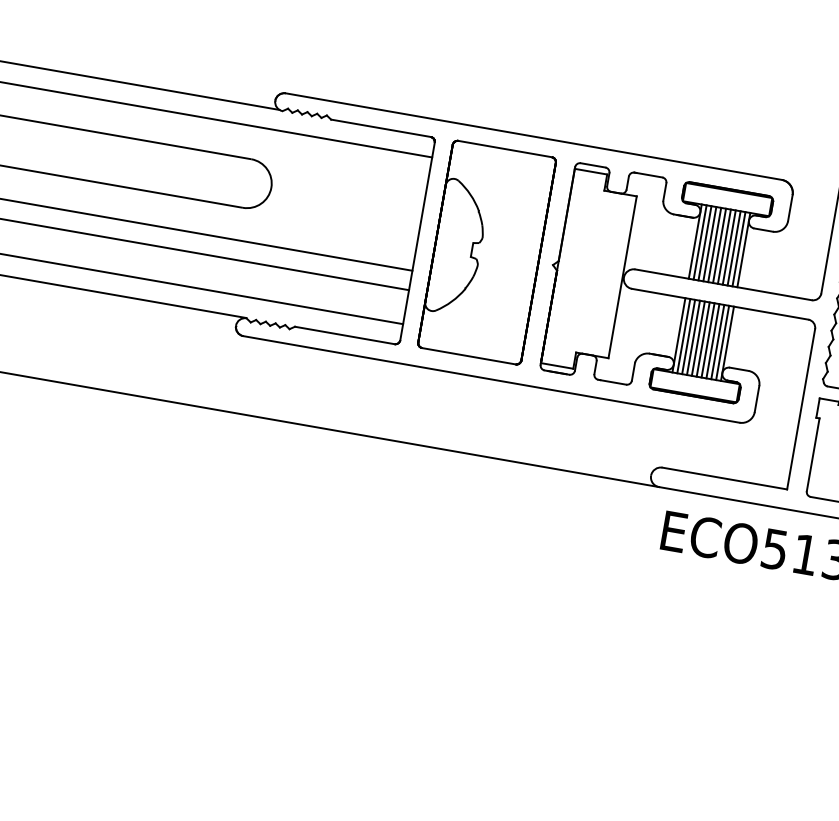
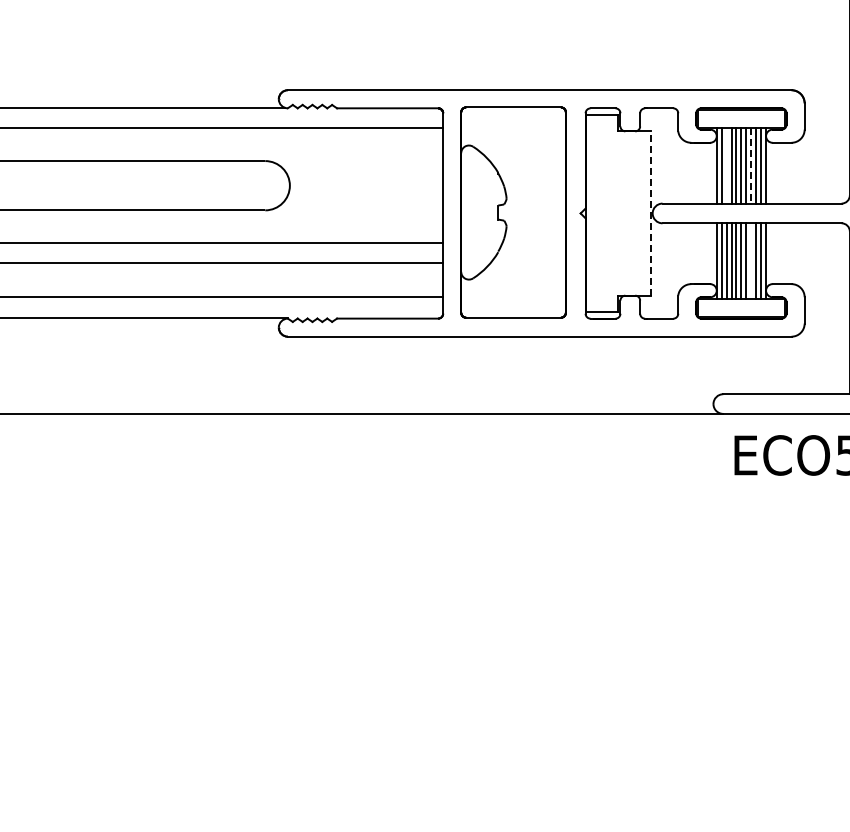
line: (704, 242) -> (726, 165), removed
line: (729, 247) -> (751, 165), solid -> dashed
line: (622, 277) -> (651, 213), solid -> dashed
line: (713, 340) -> (751, 260), removed

